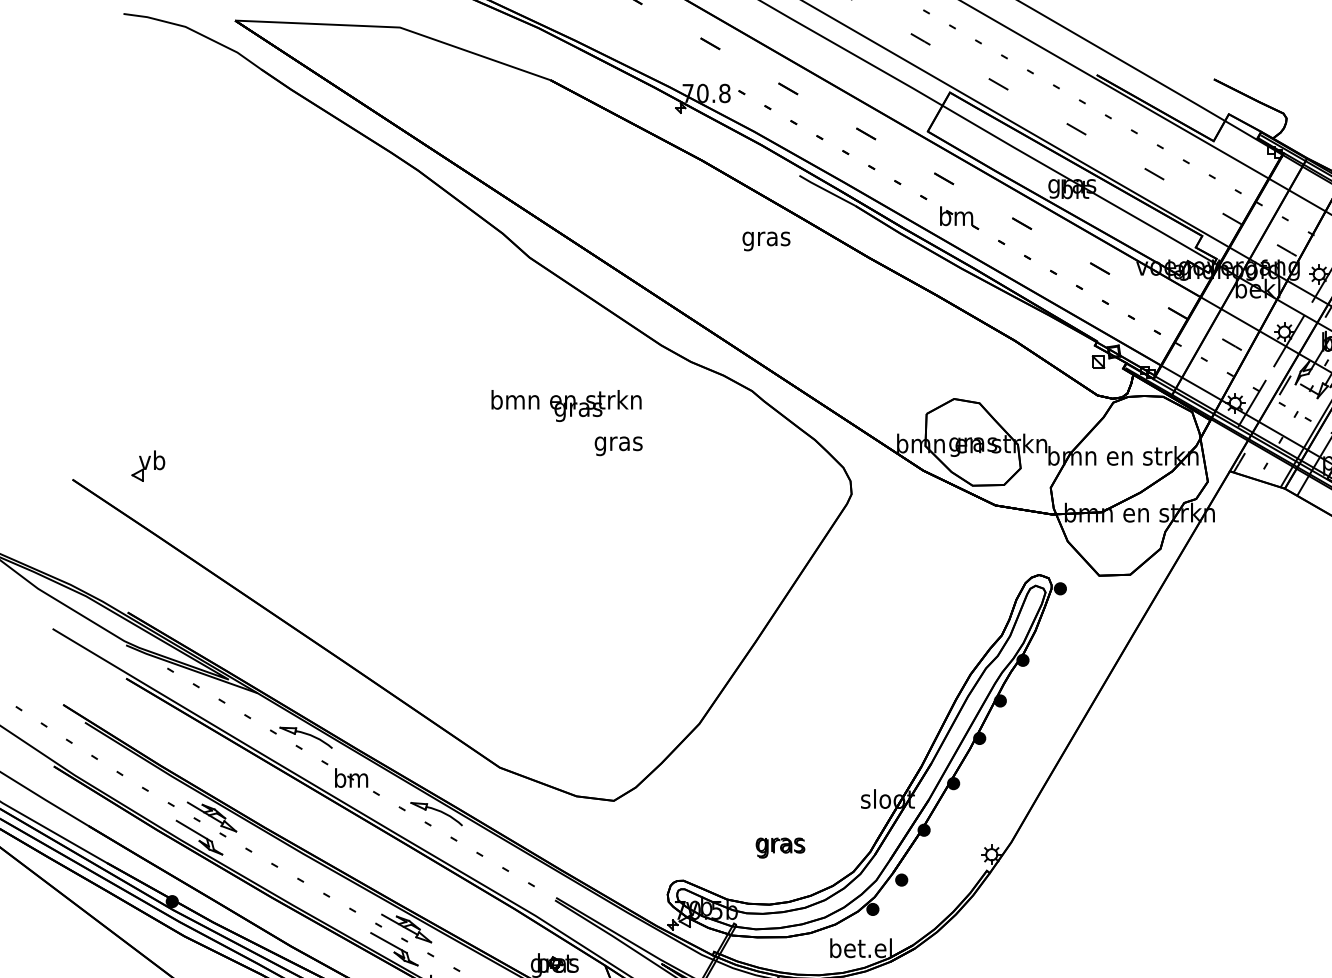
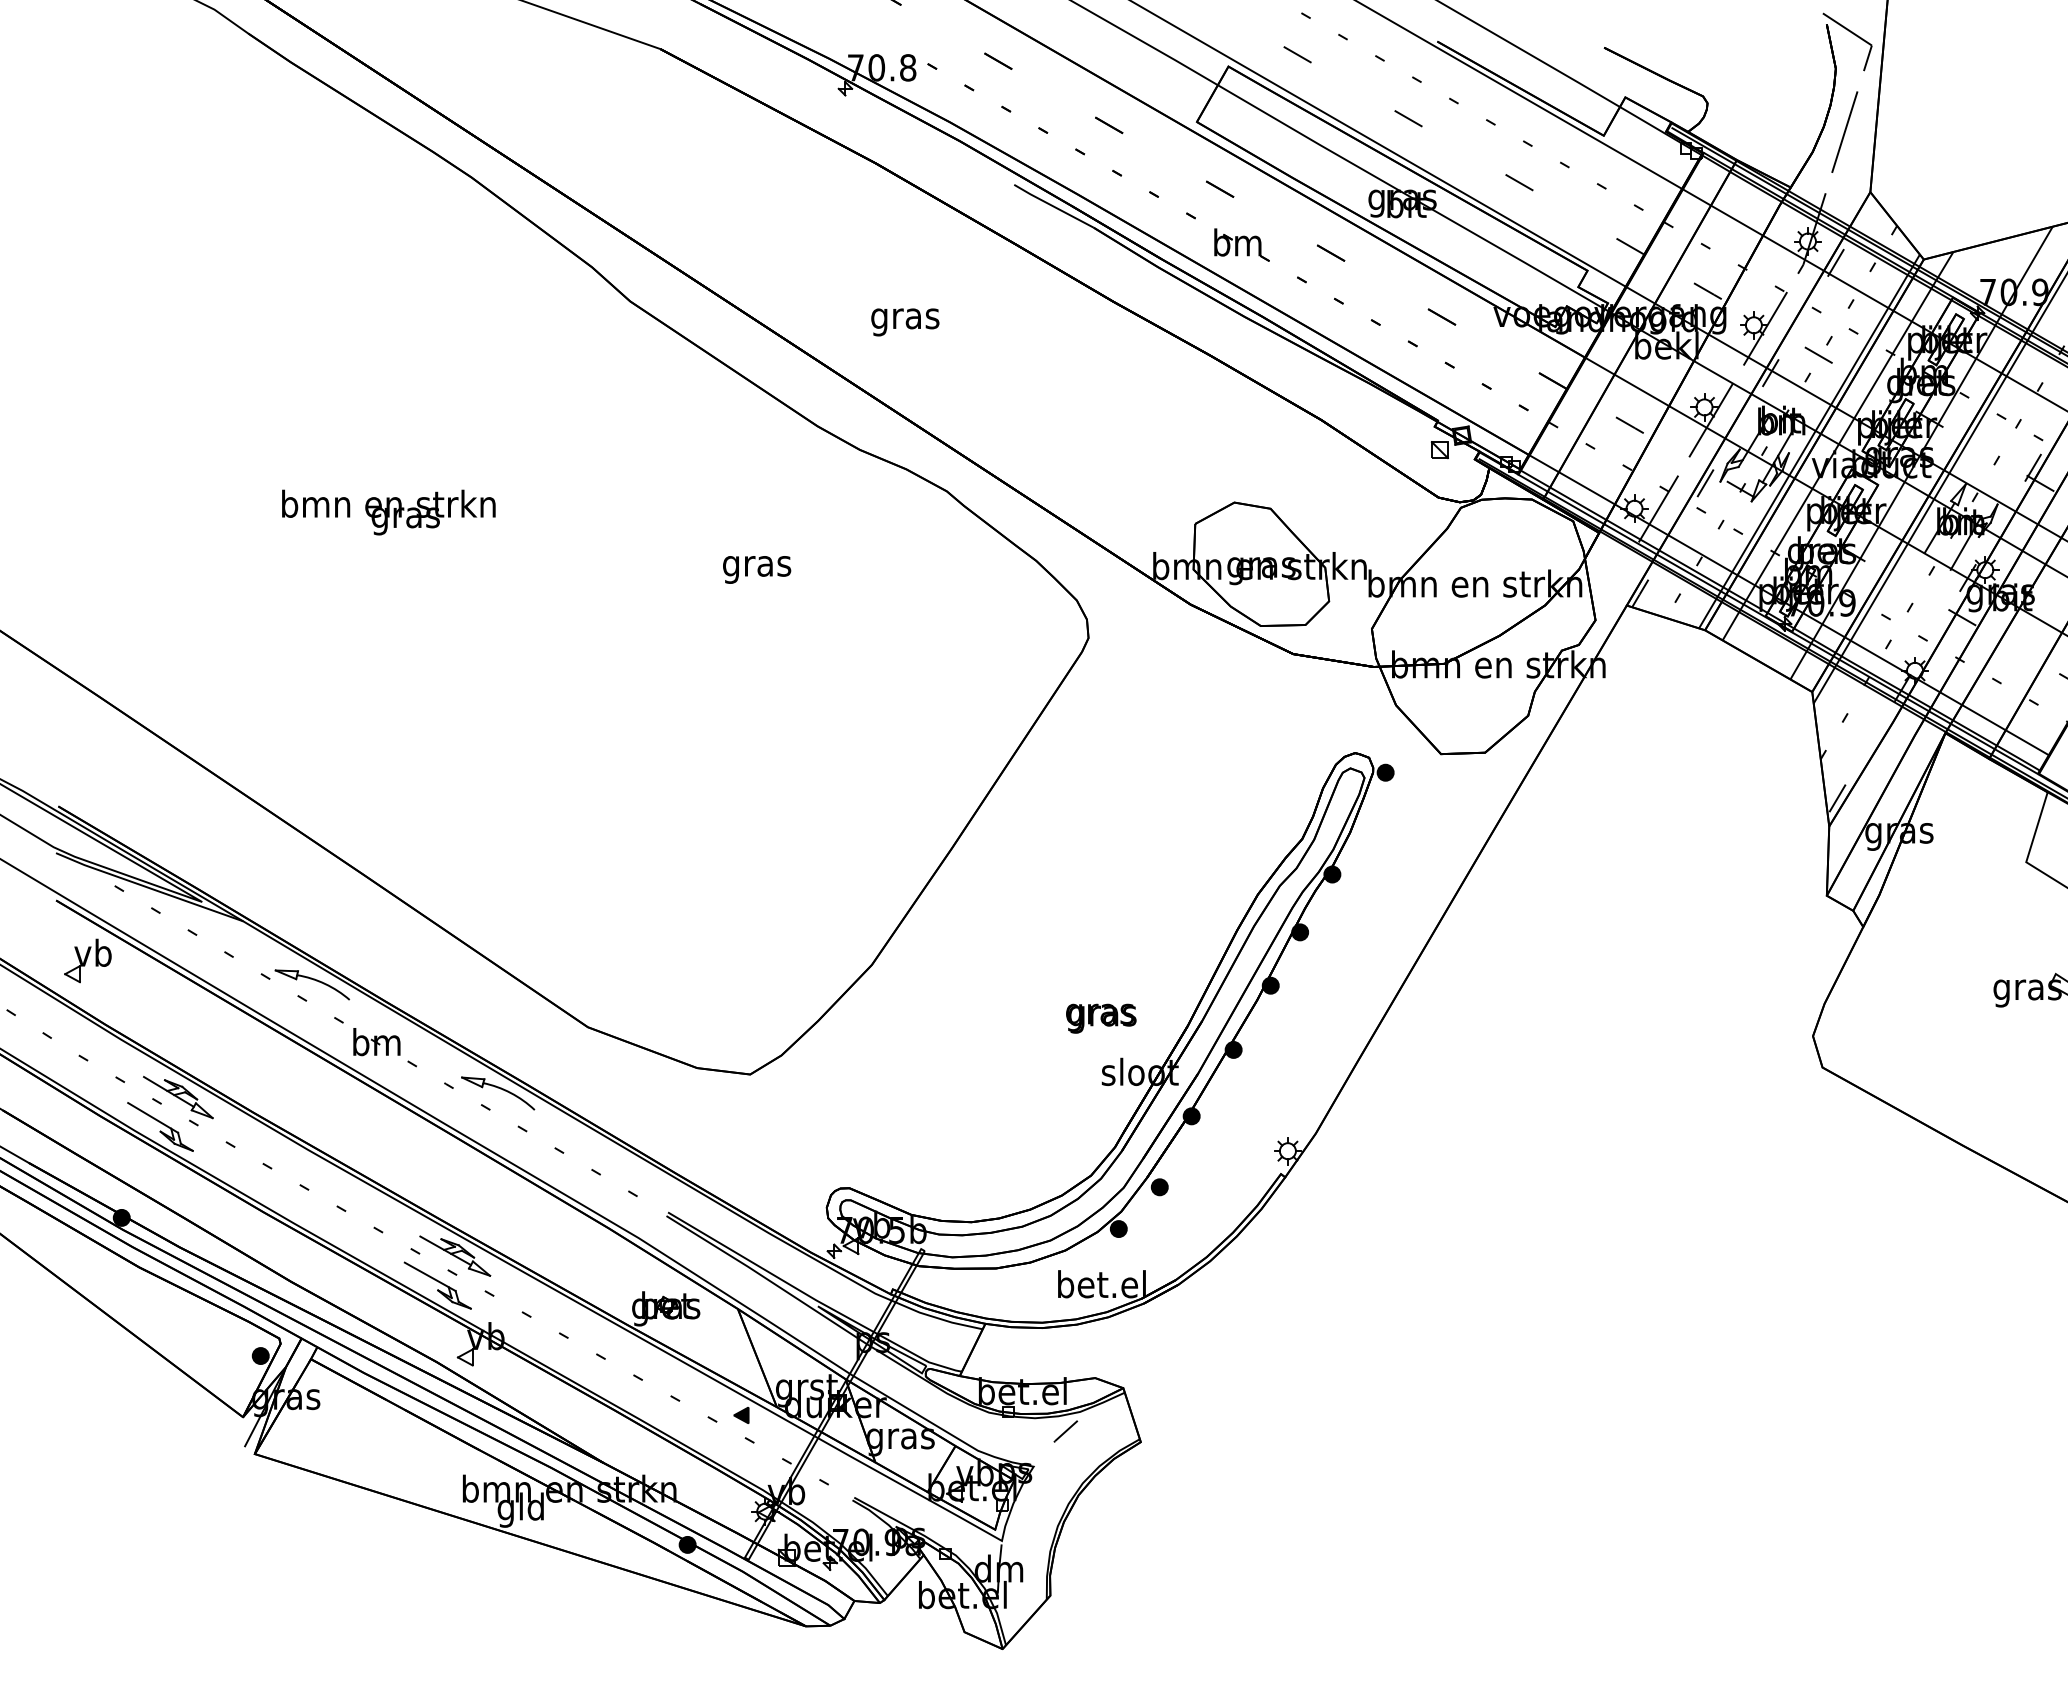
text: (766, 241) -> (905, 322), moved
text: (566, 405) -> (388, 512), moved
part: (148, 465) -> (87, 960), moved
text: (780, 847) -> (1101, 1018), moved

